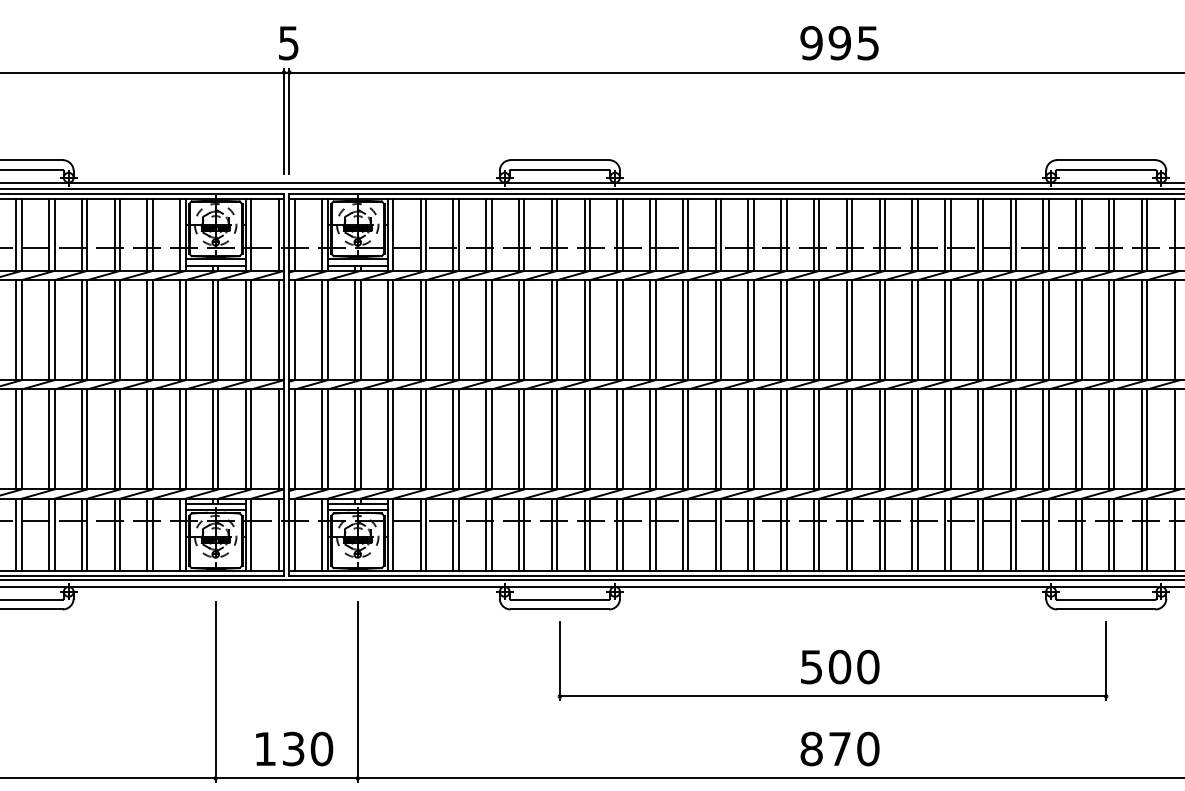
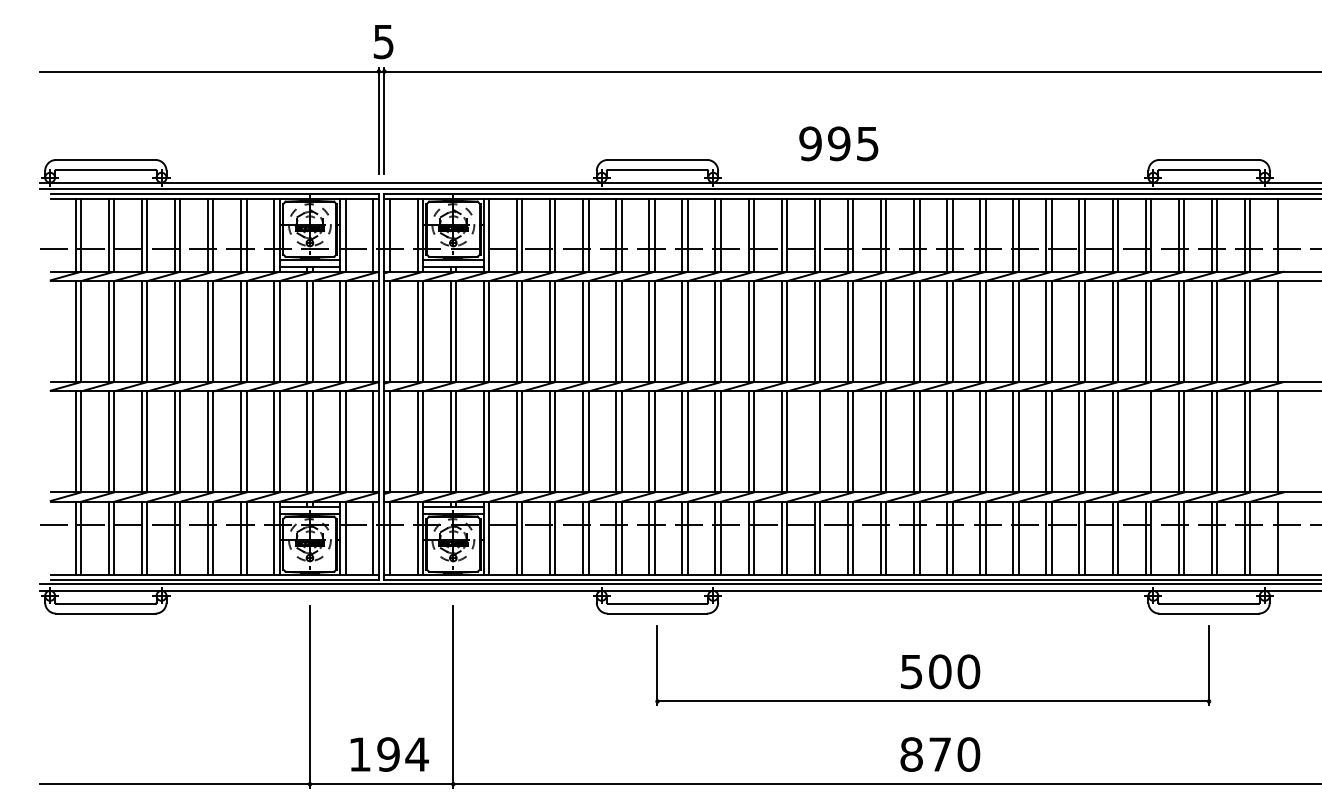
text: (839, 42) -> (838, 143), moved
line: (715, 438) -> (814, 441), removed
line: (1043, 438) -> (1145, 441), removed
text: (307, 748) -> (402, 754), 130 -> 194

